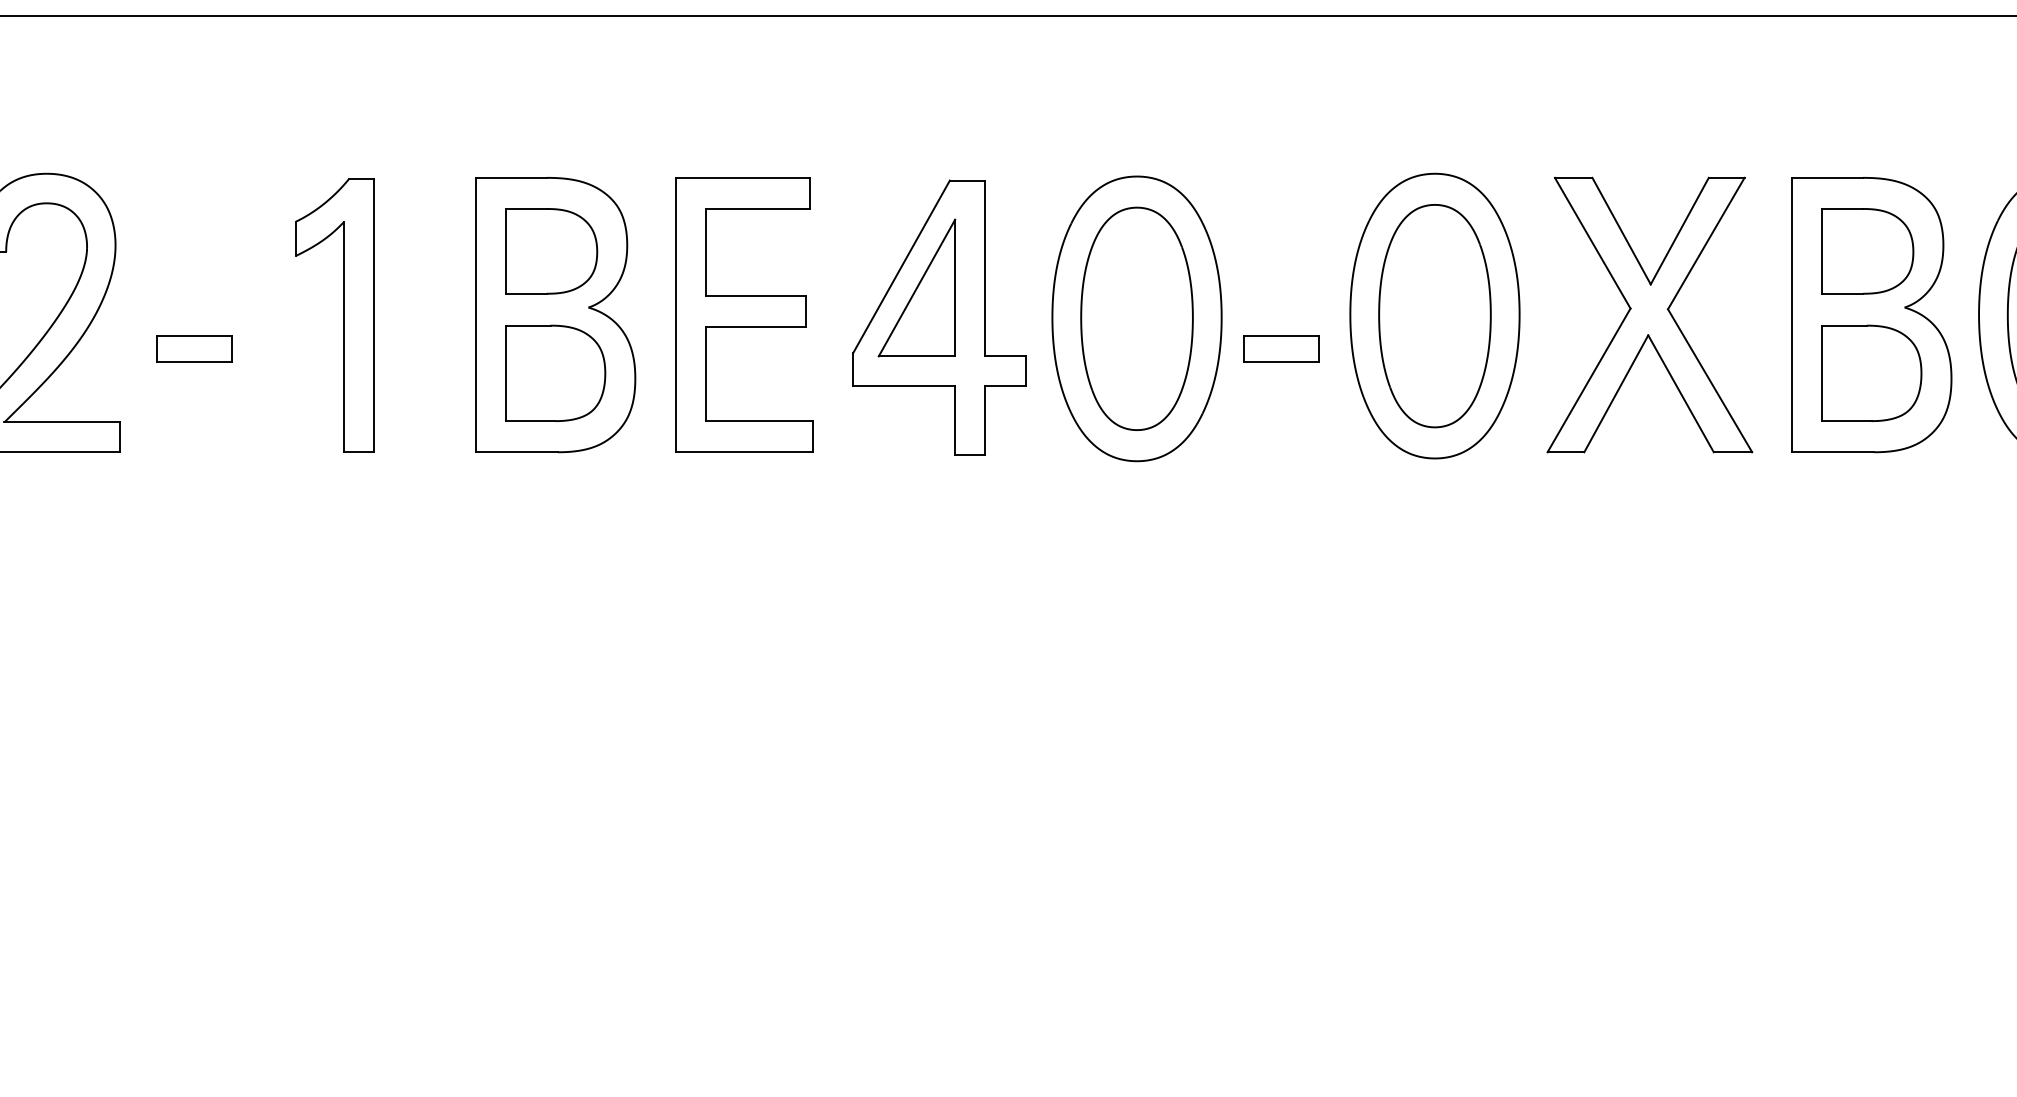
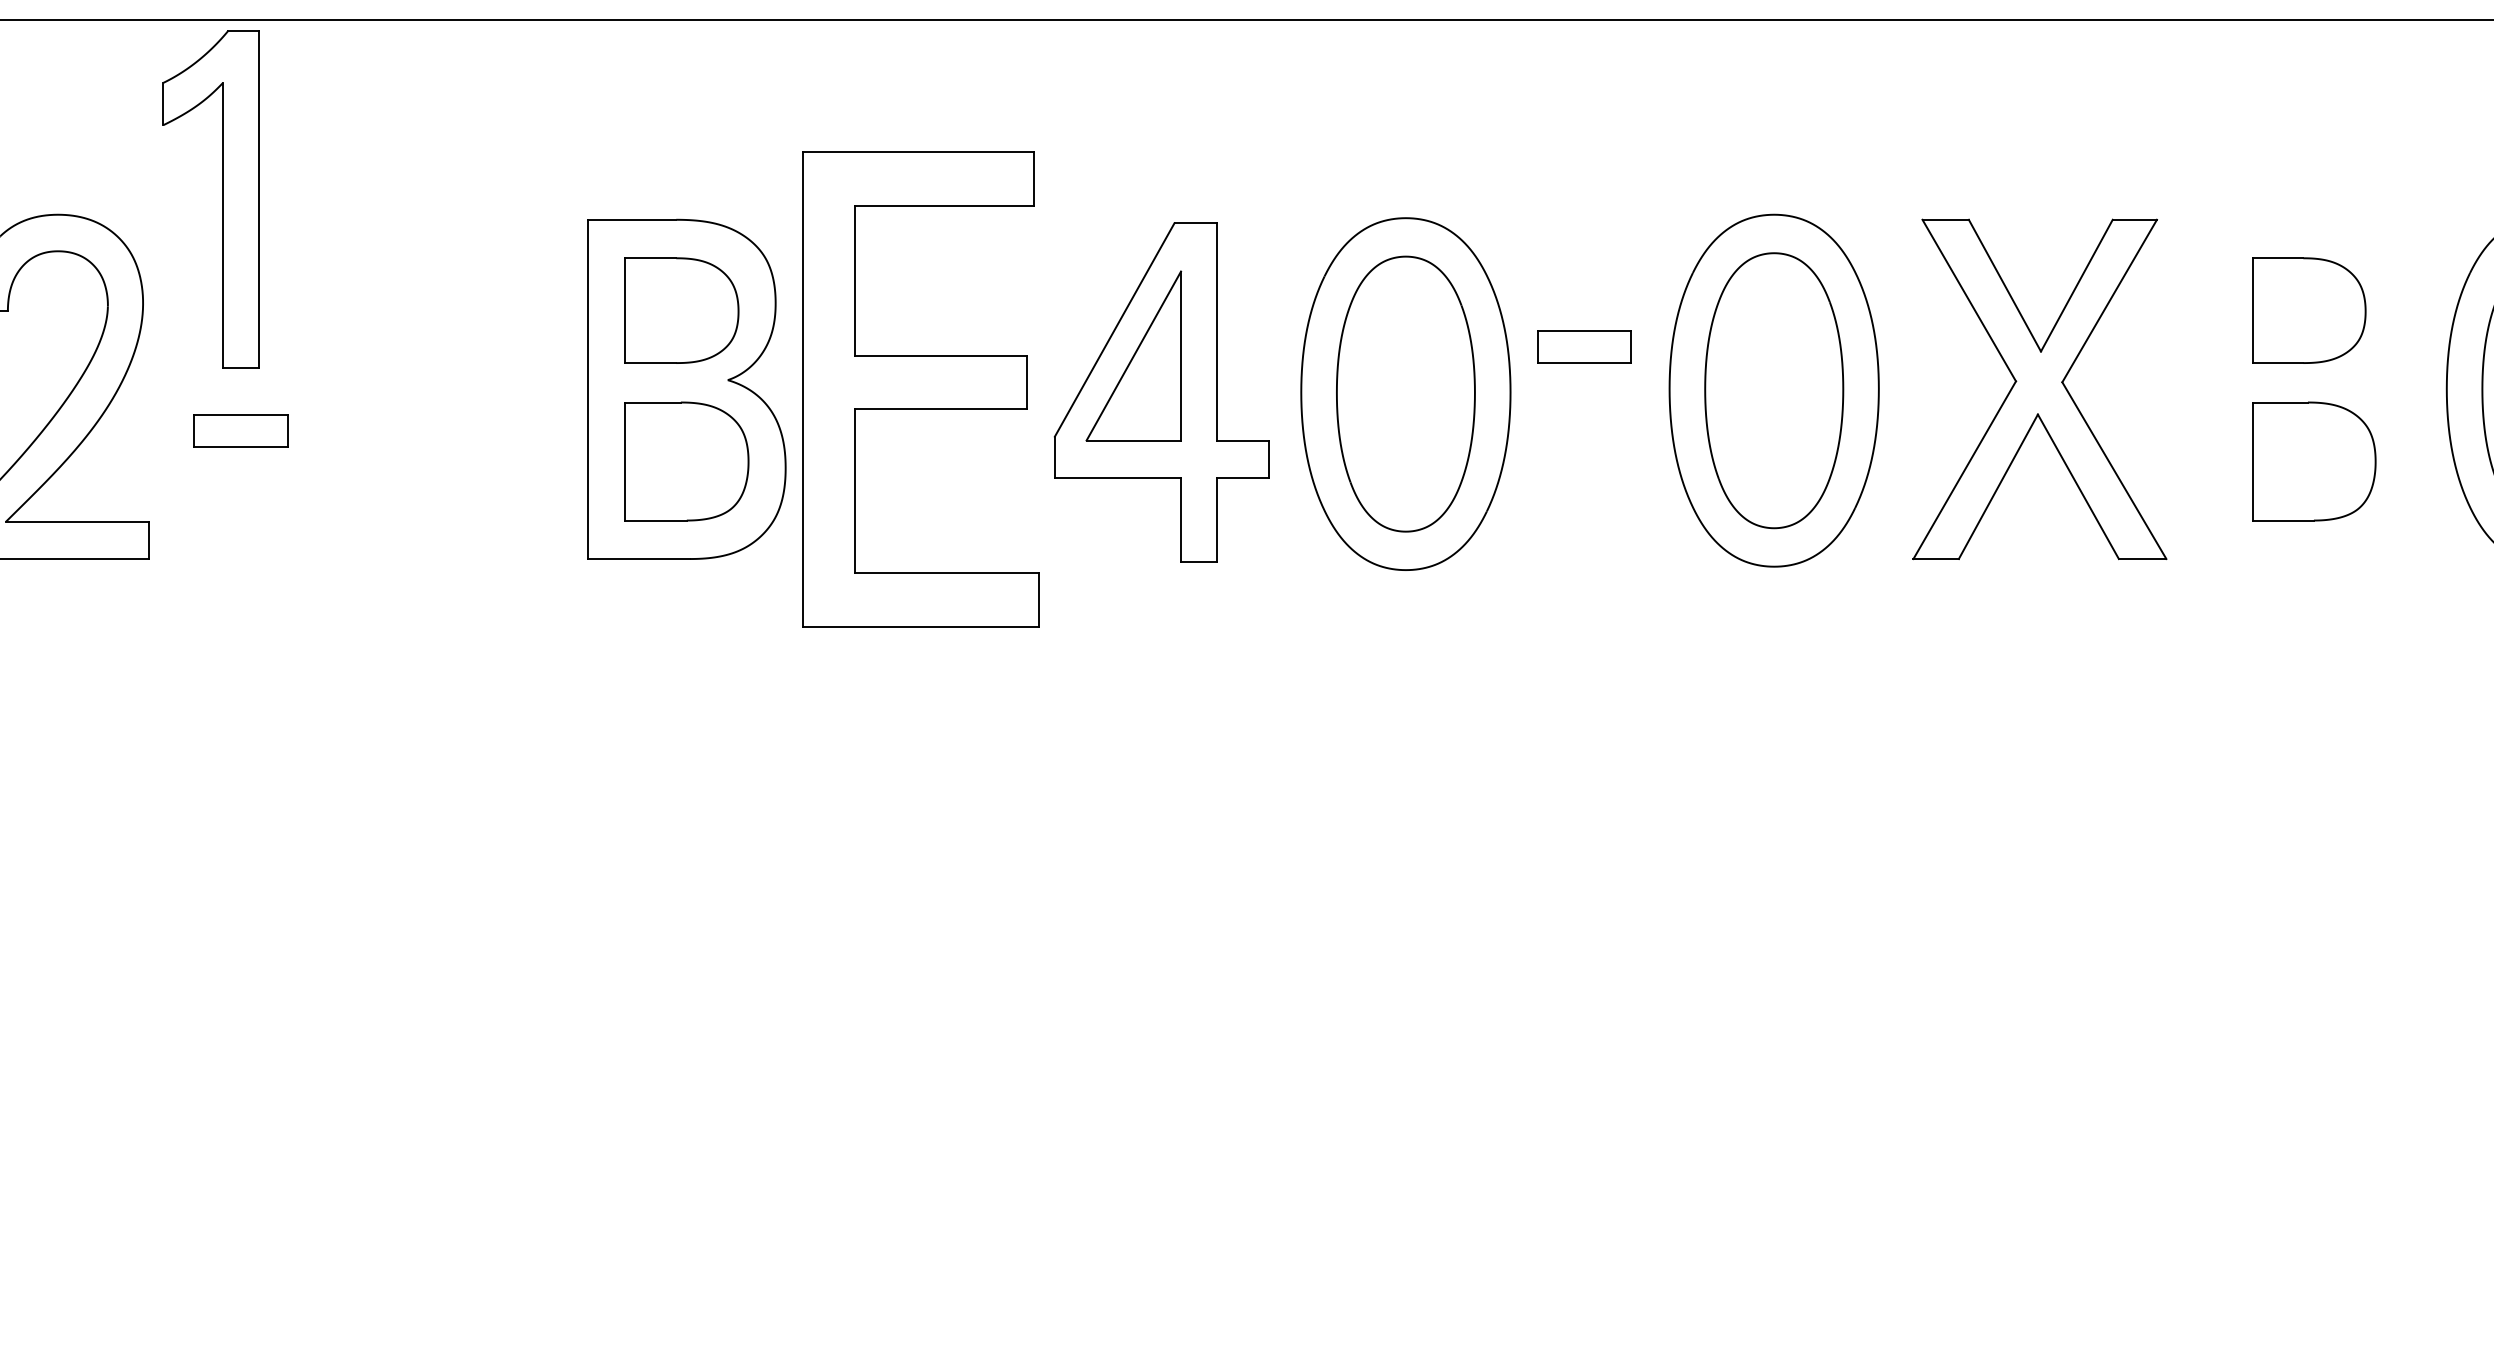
part: (1871, 314) -> (2313, 388), removed
part: (343, 315) -> (222, 199), moved
part: (744, 315) -> (920, 389), size x1.4
part: (1281, 348) -> (1584, 346), moved

